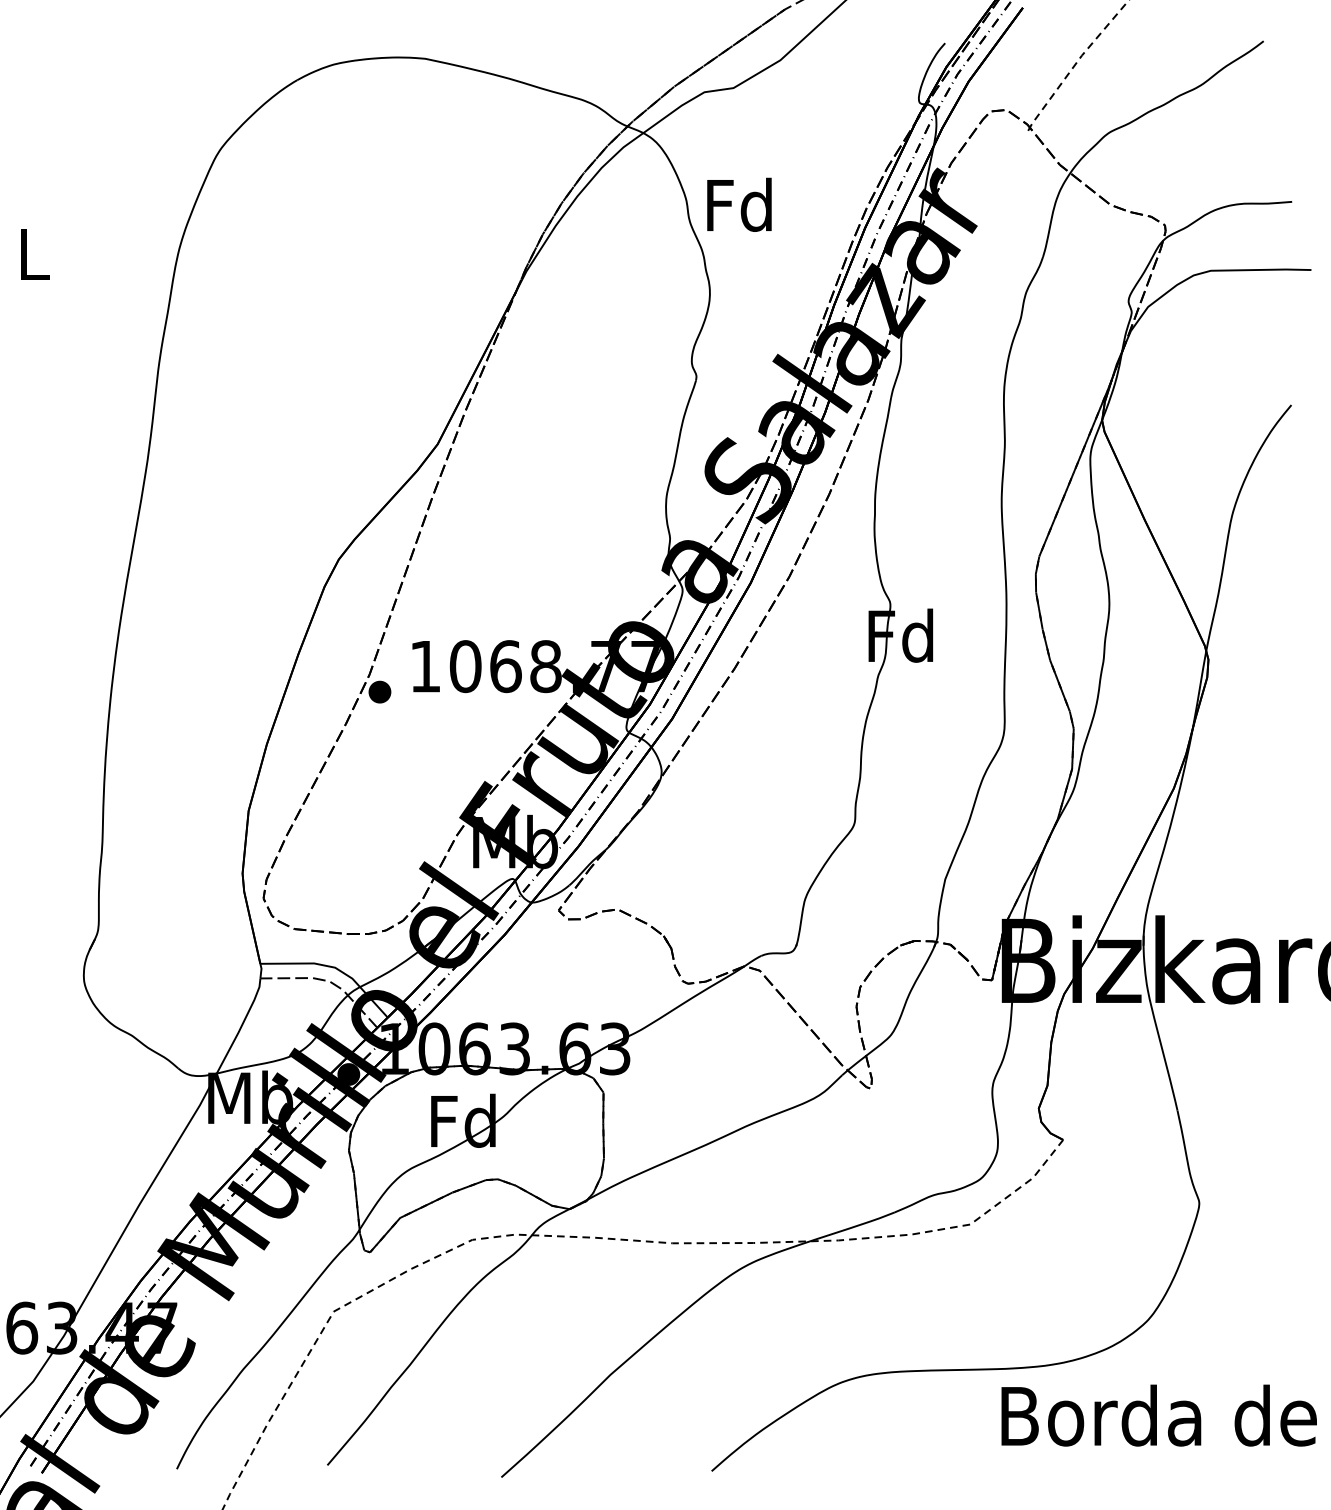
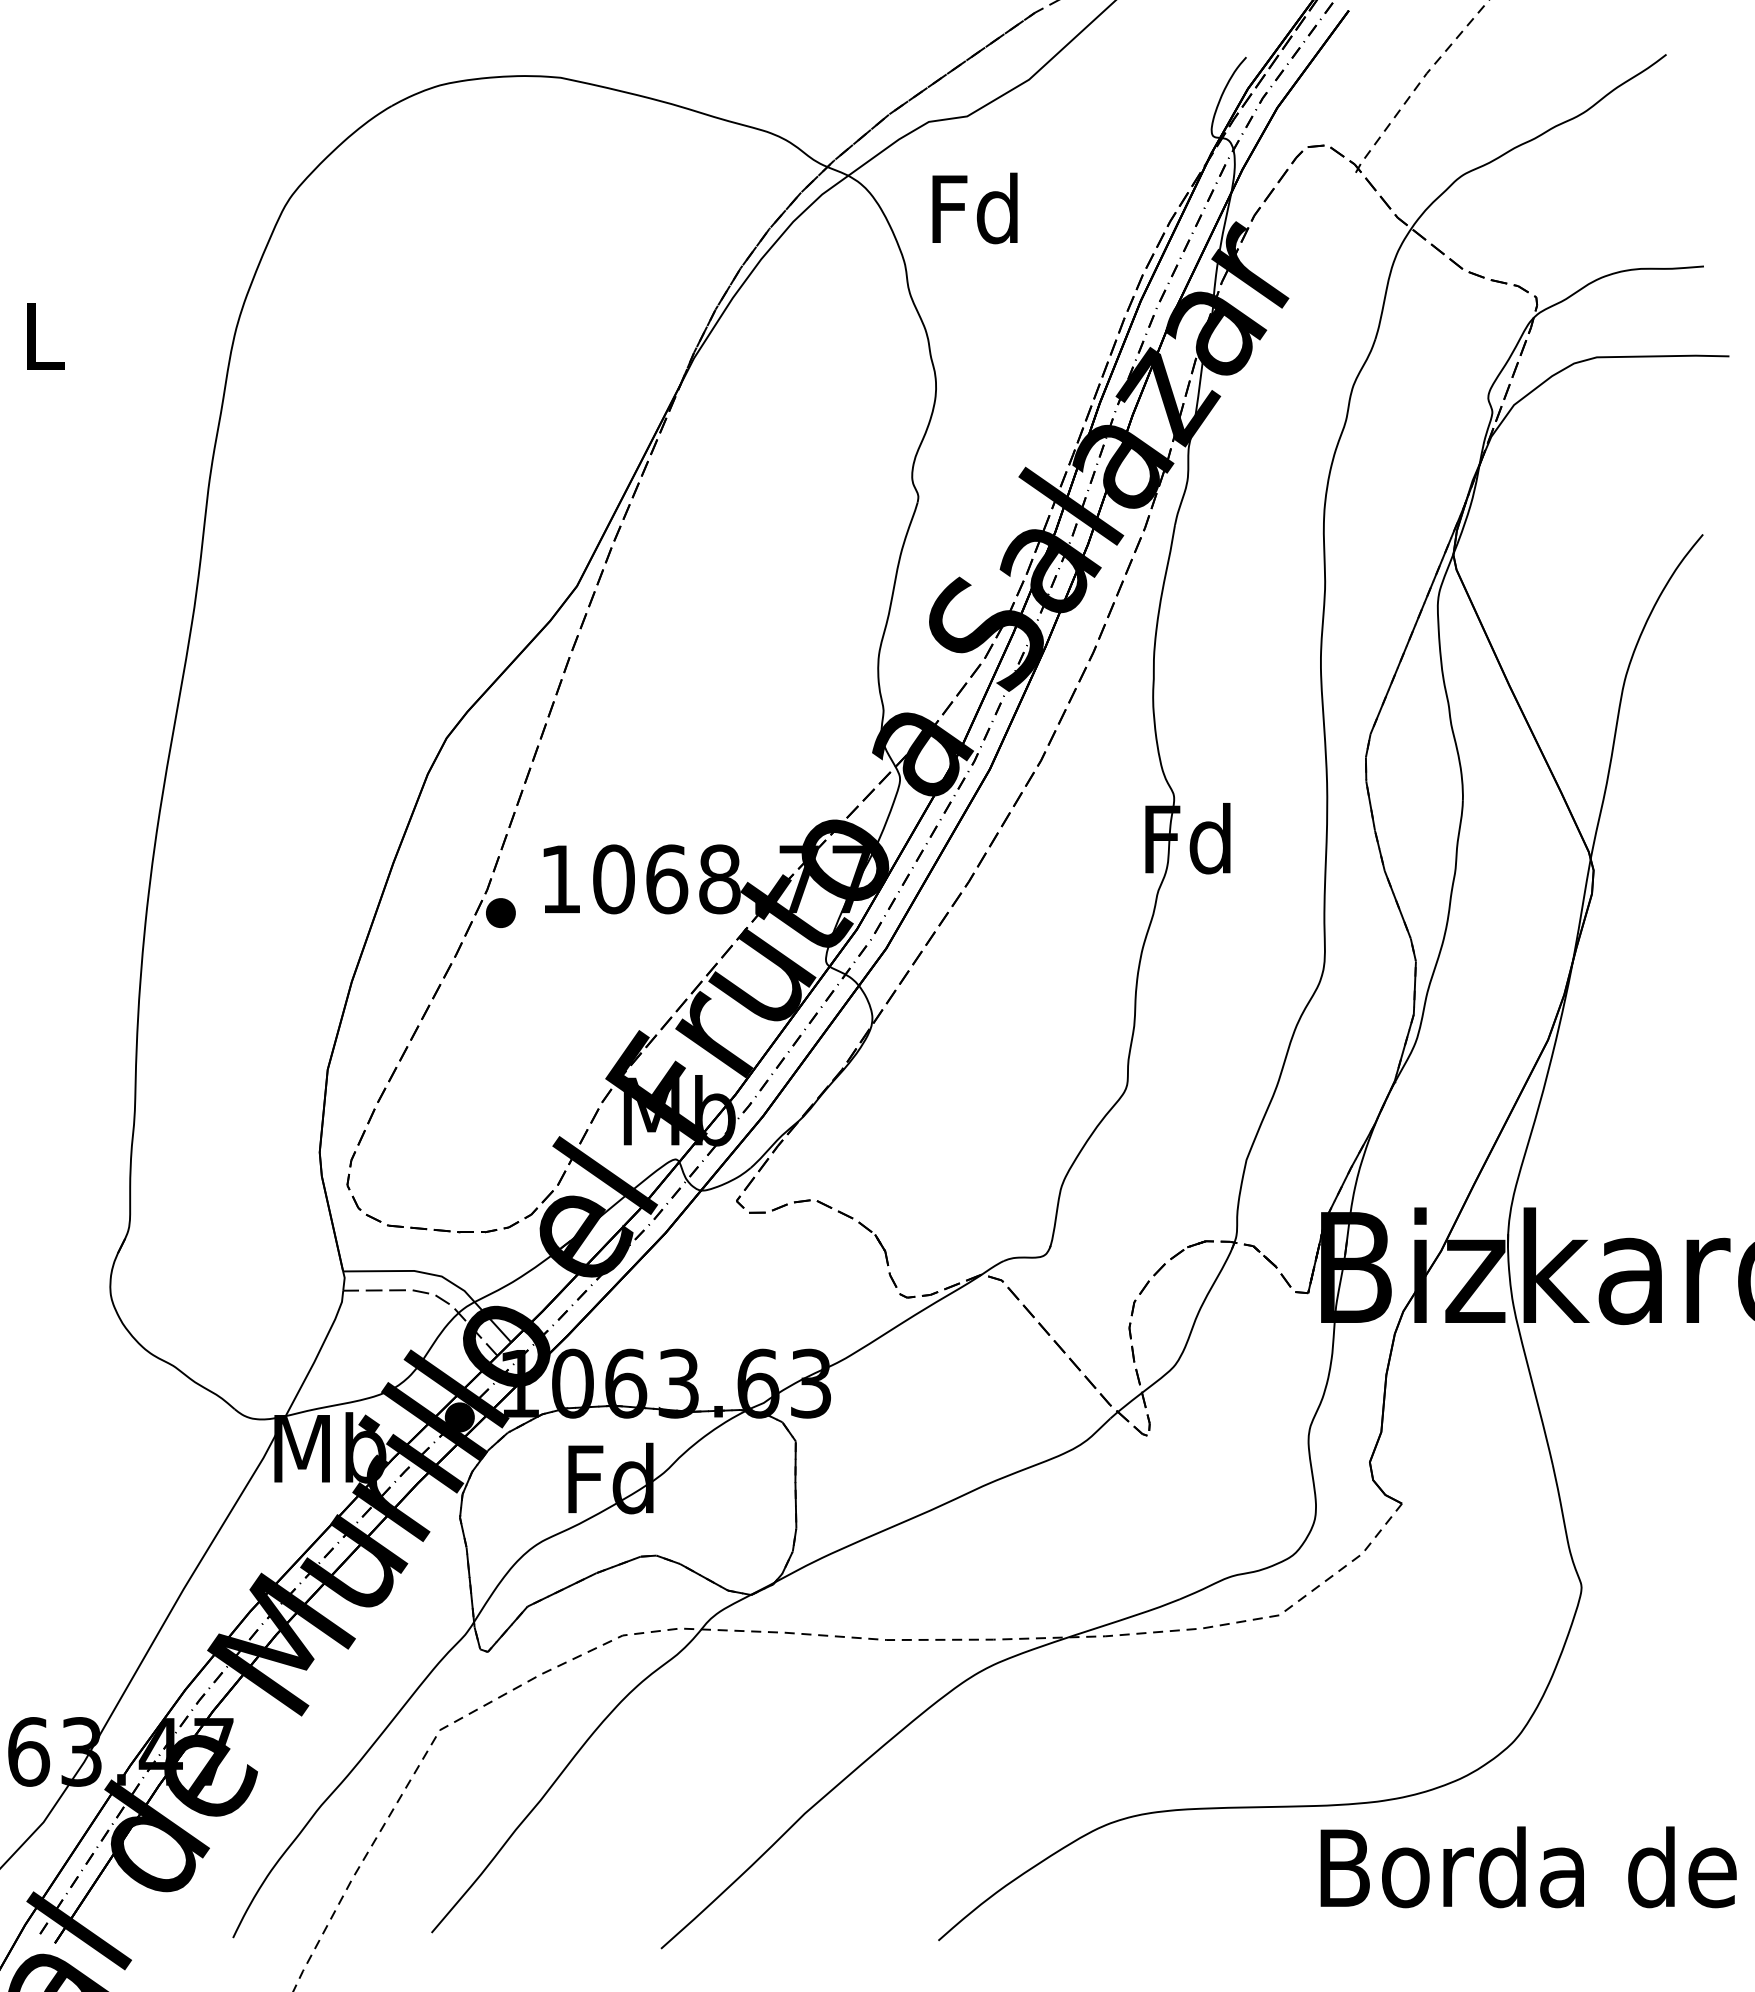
text: (739, 204) -> (974, 208), moved

